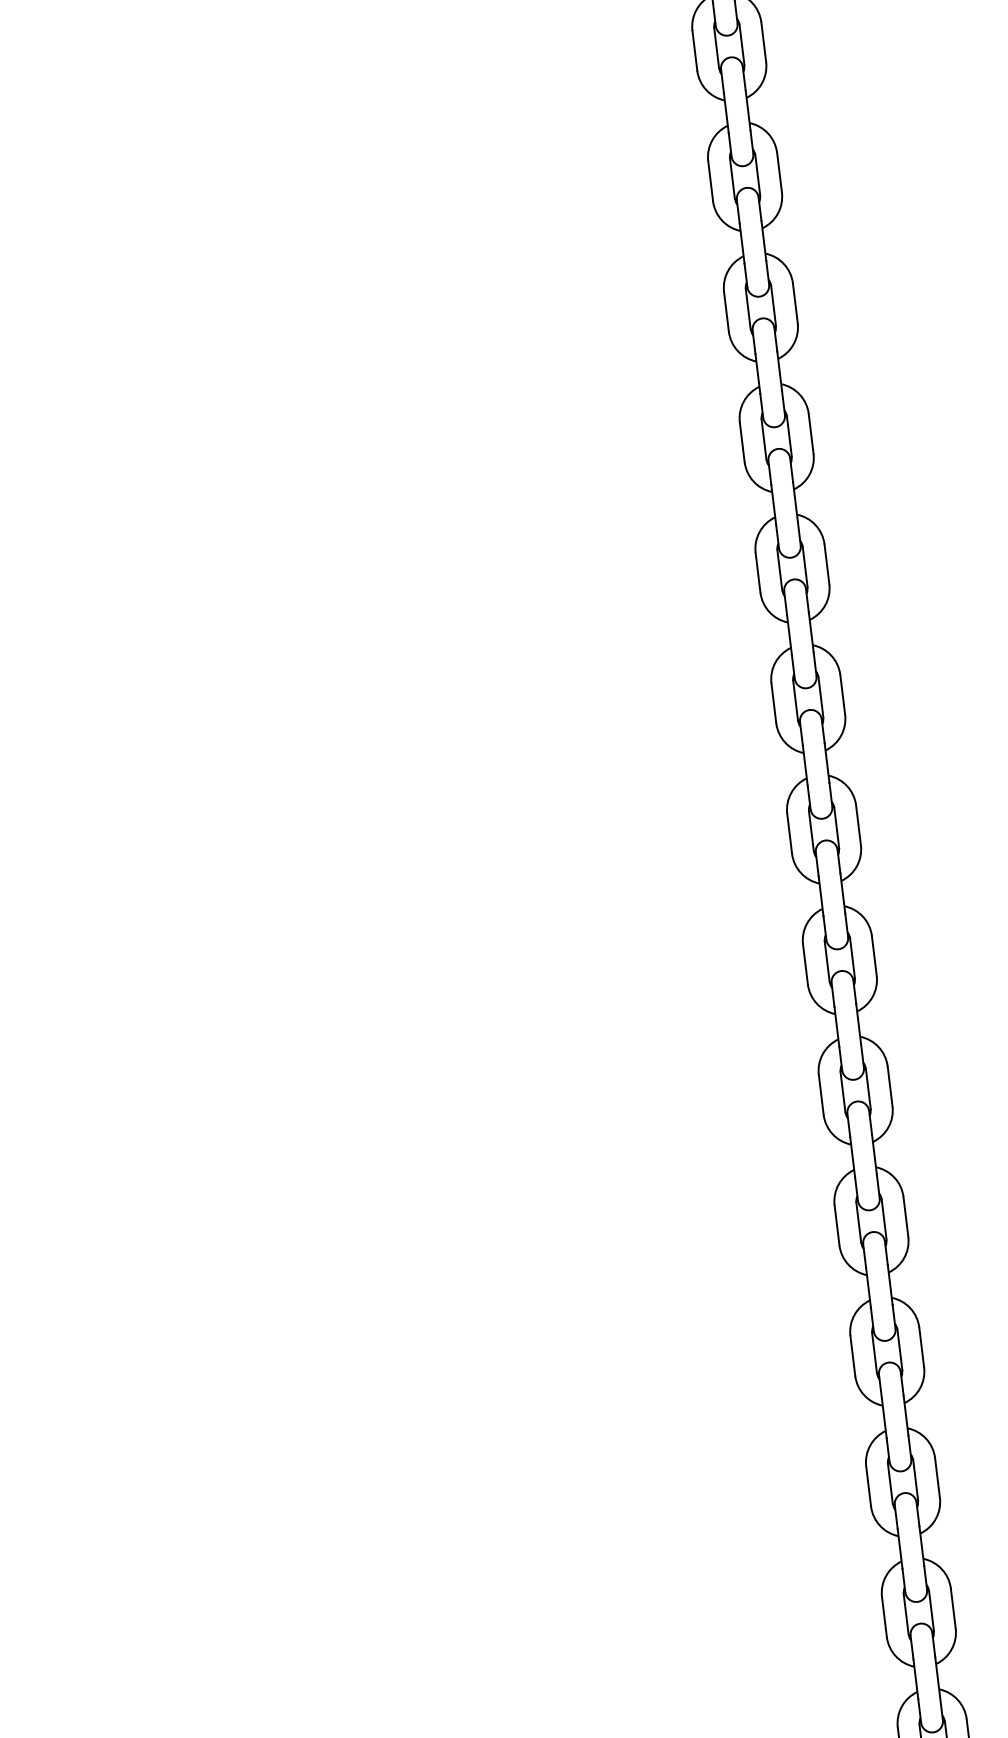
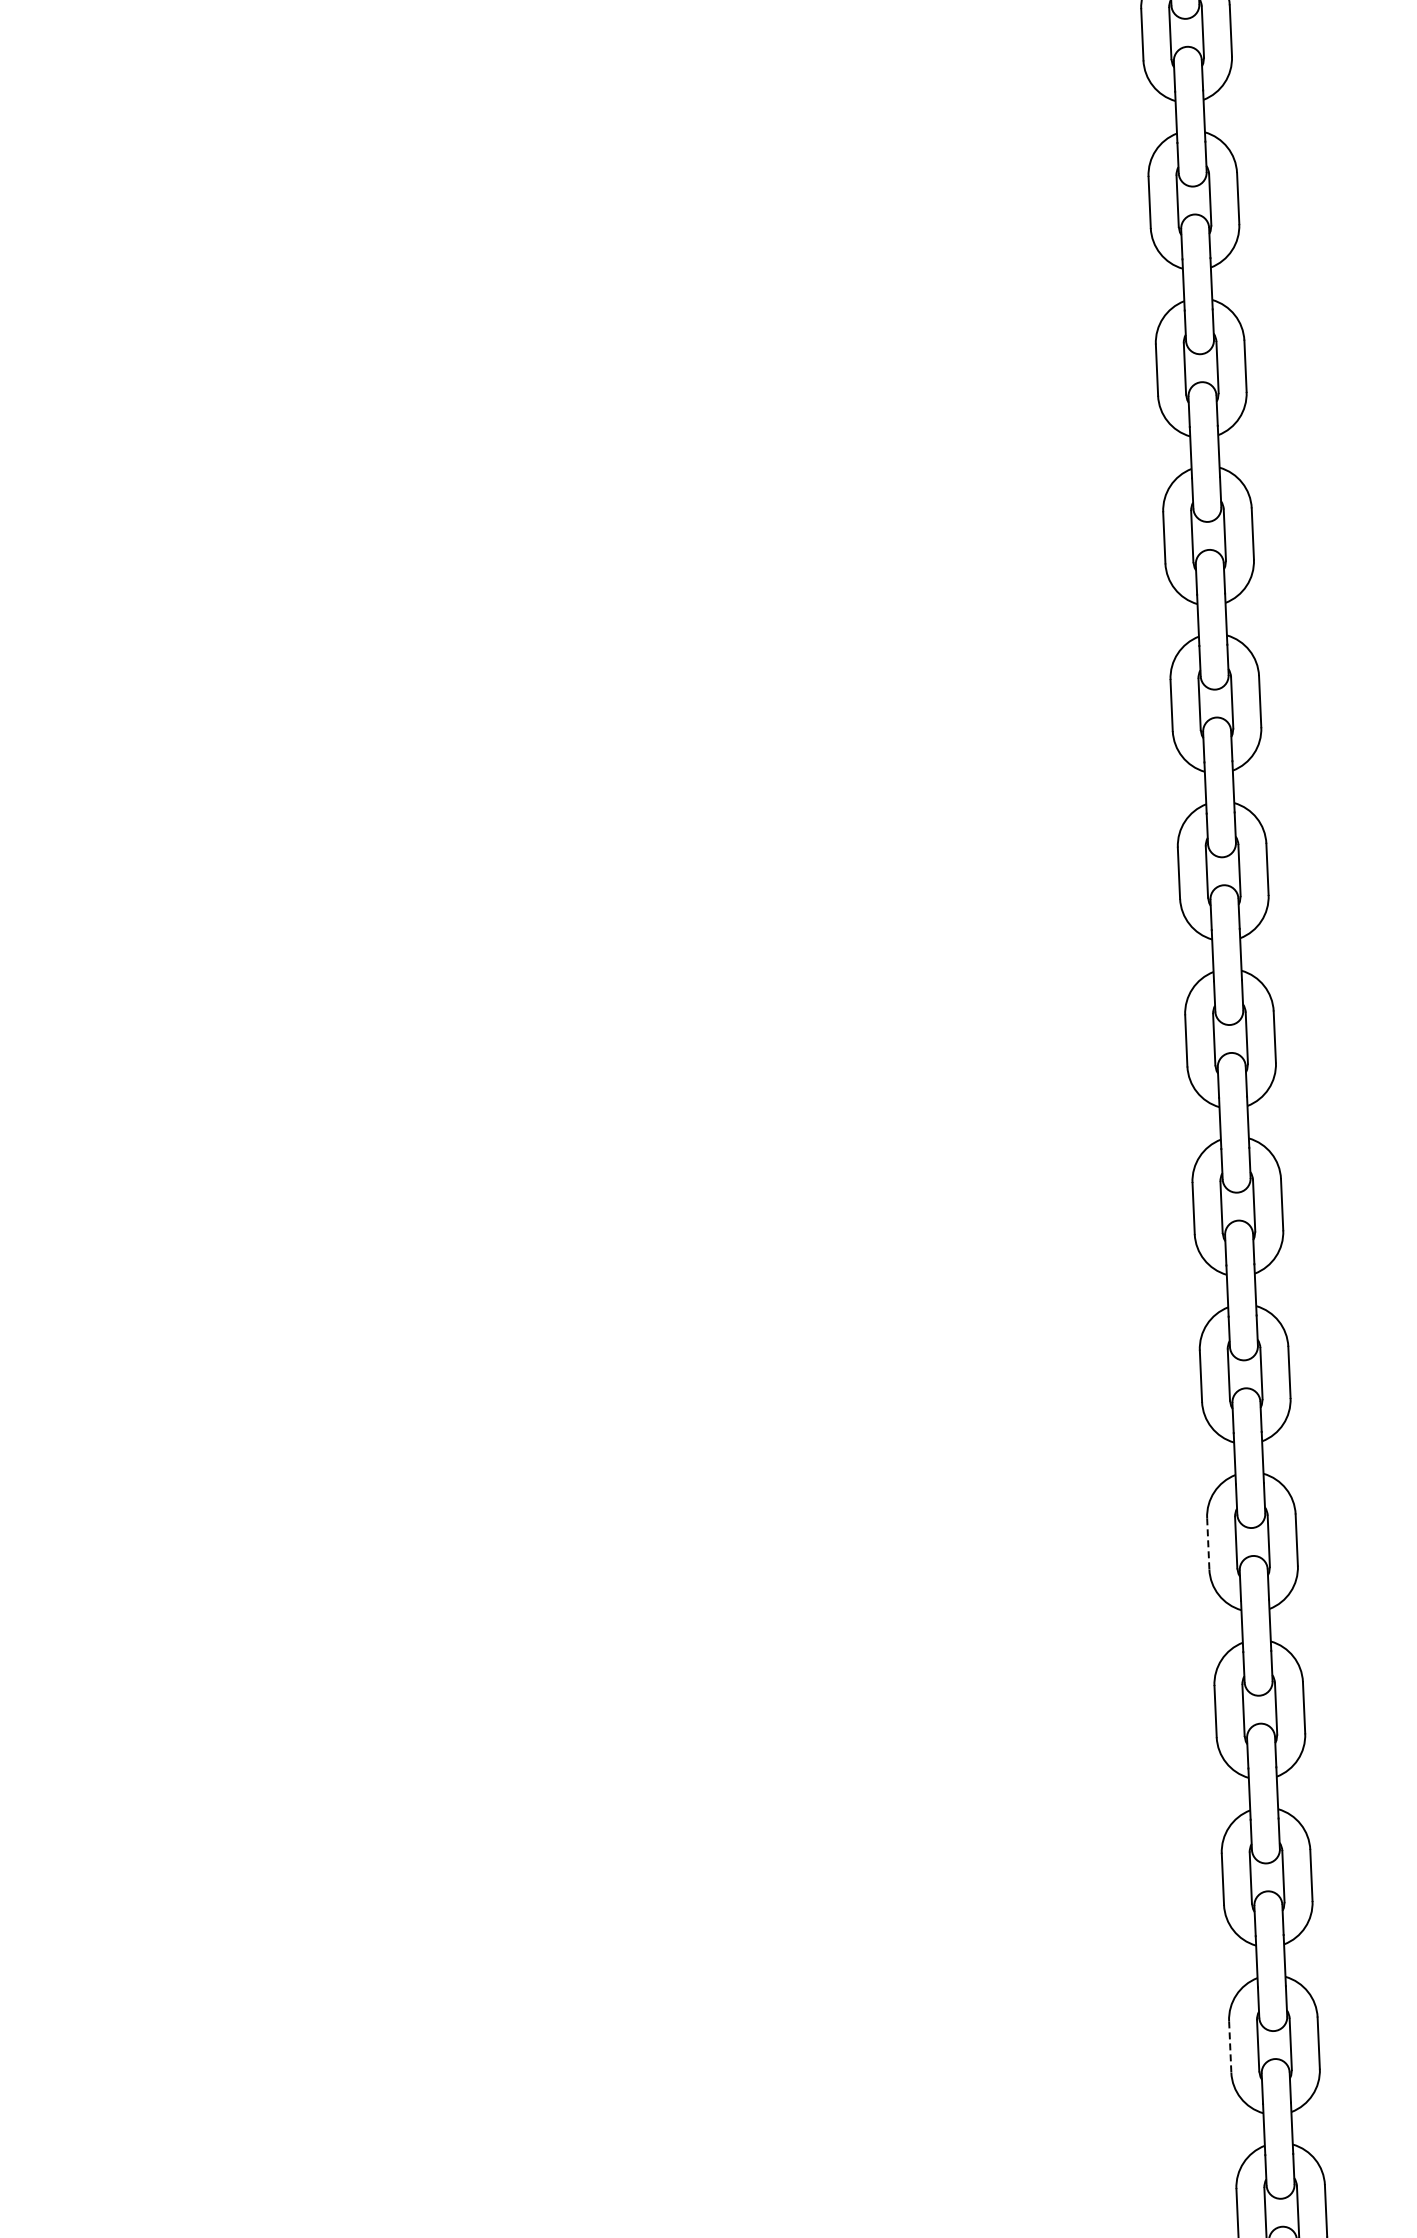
line: (821, 1094) -> (1208, 1543), solid -> dashed
line: (868, 1486) -> (1230, 2047), solid -> dashed

